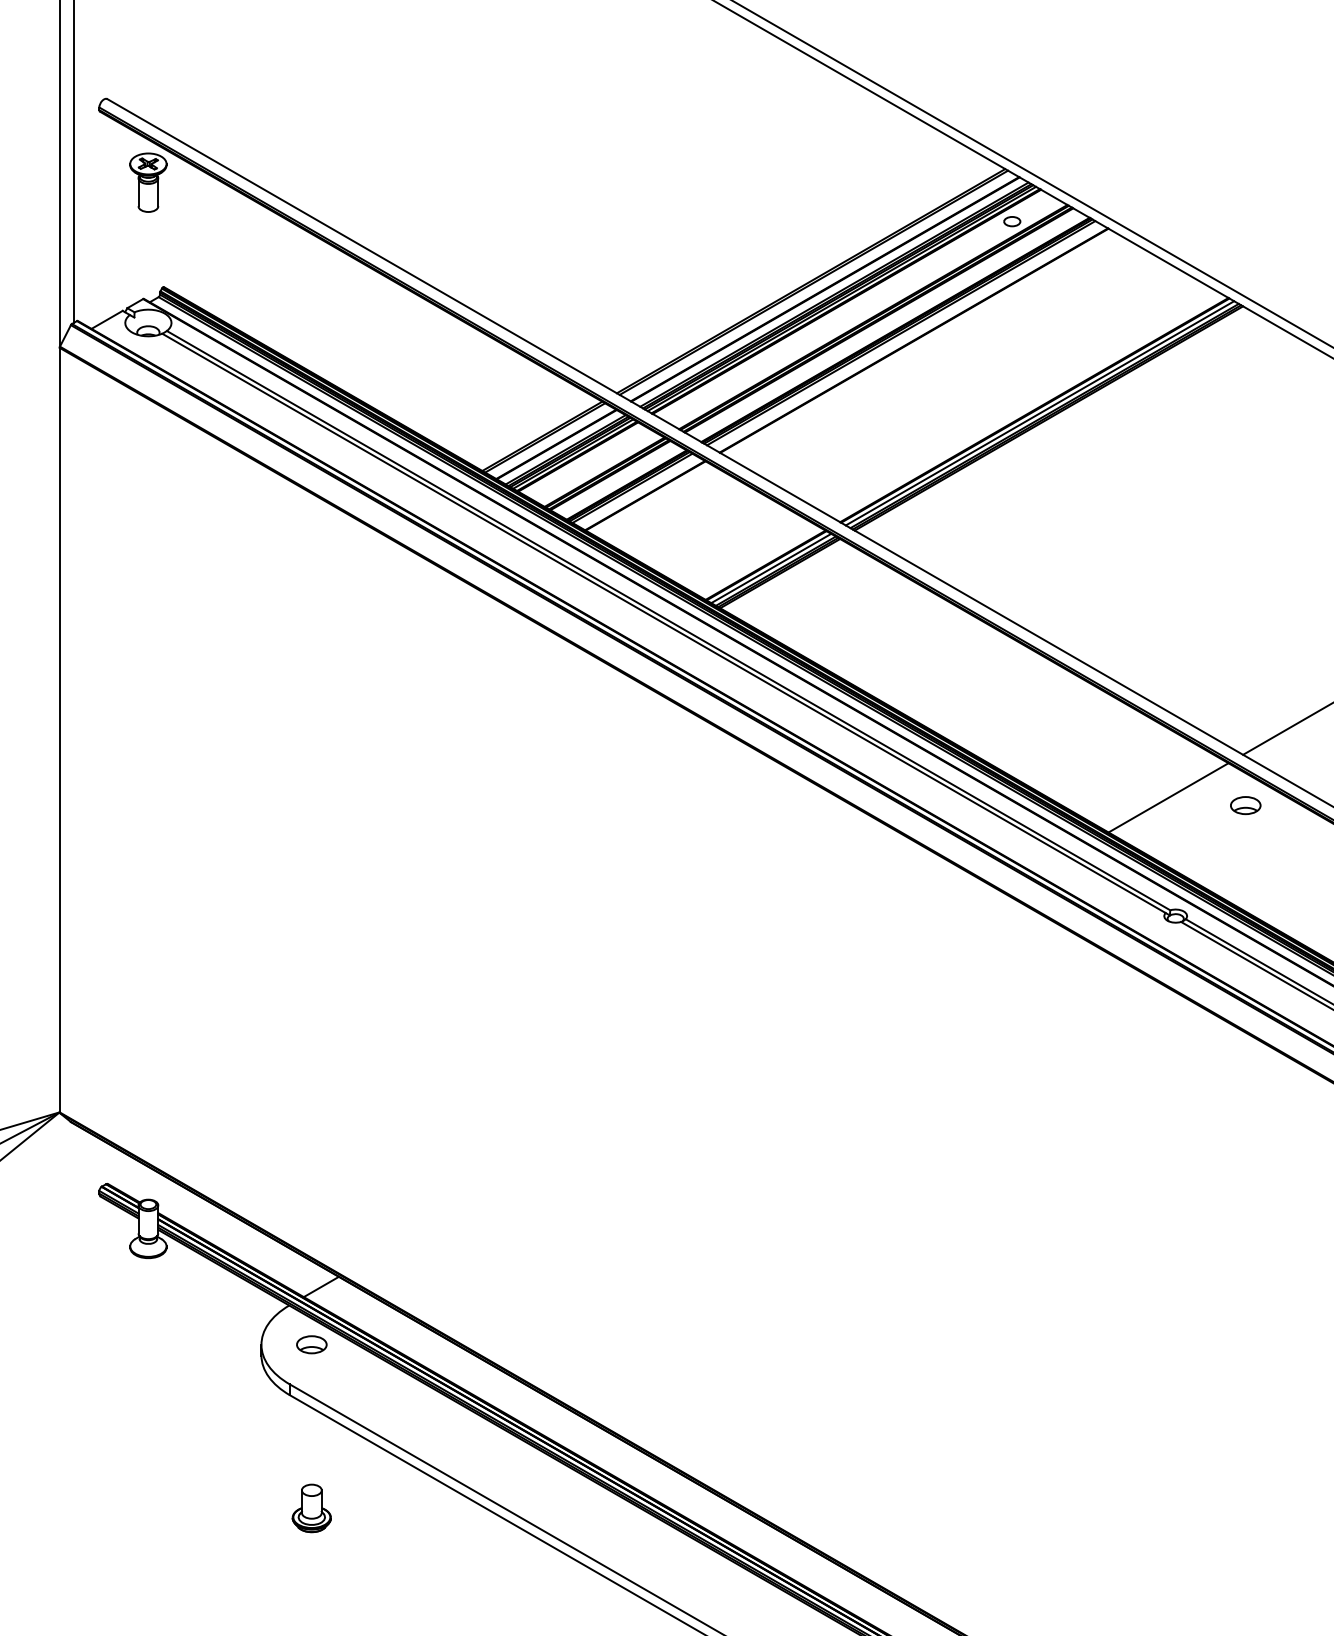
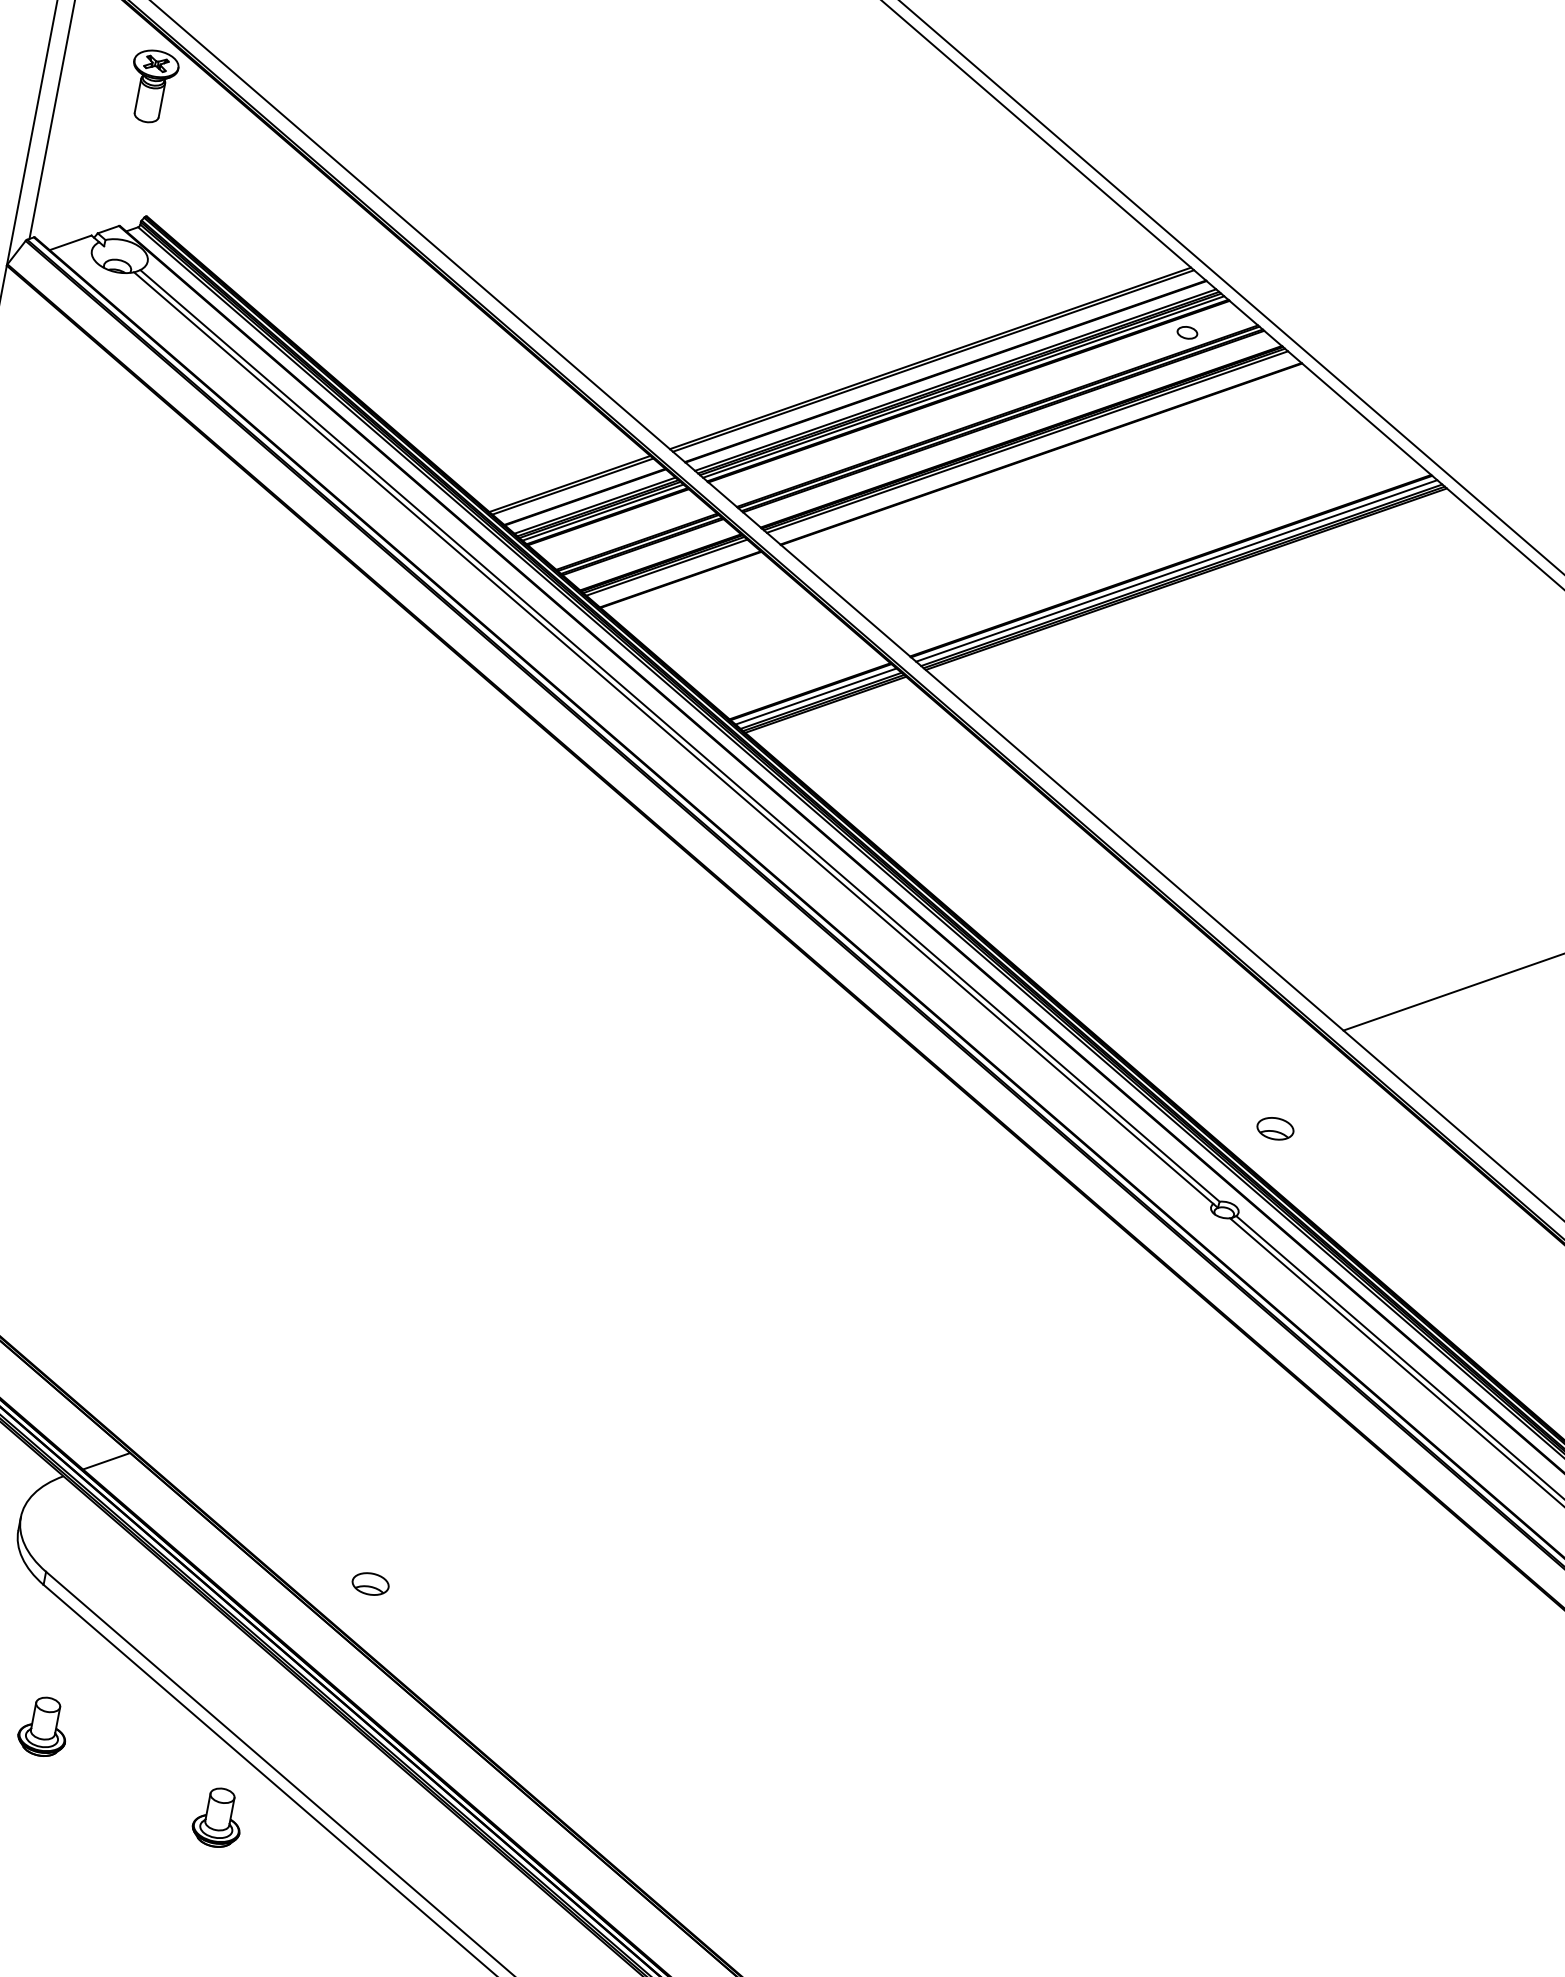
line: (1168, 797) -> (1243, 1064), removed
part: (1245, 805) -> (1275, 1128), moved
part: (311, 1344) -> (370, 1583), moved
part: (464, 1554) -> (217, 1817), added

